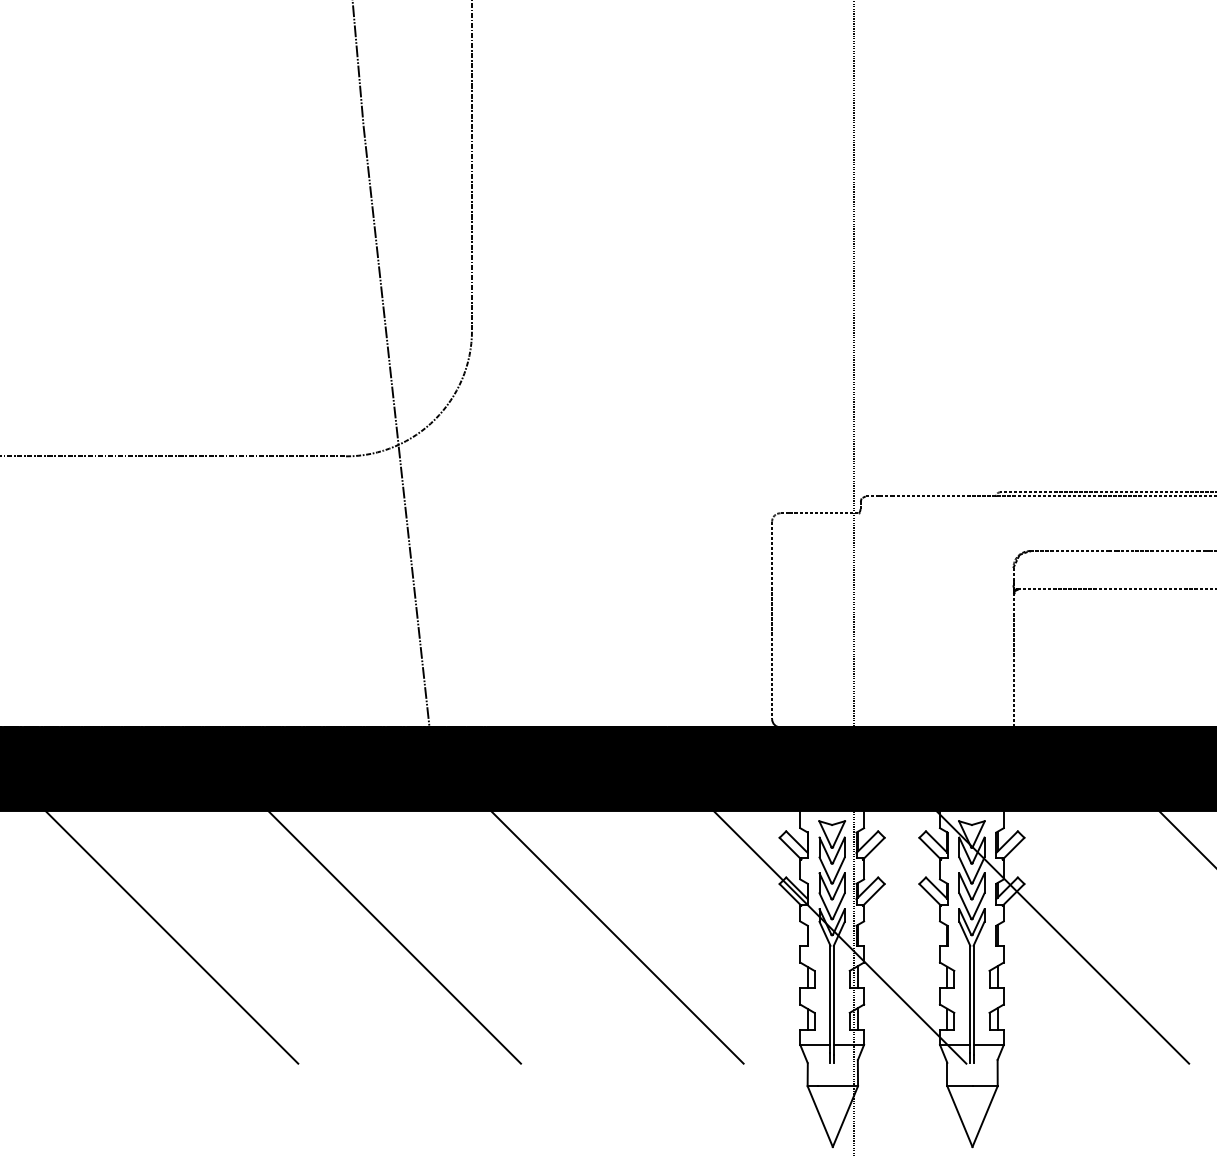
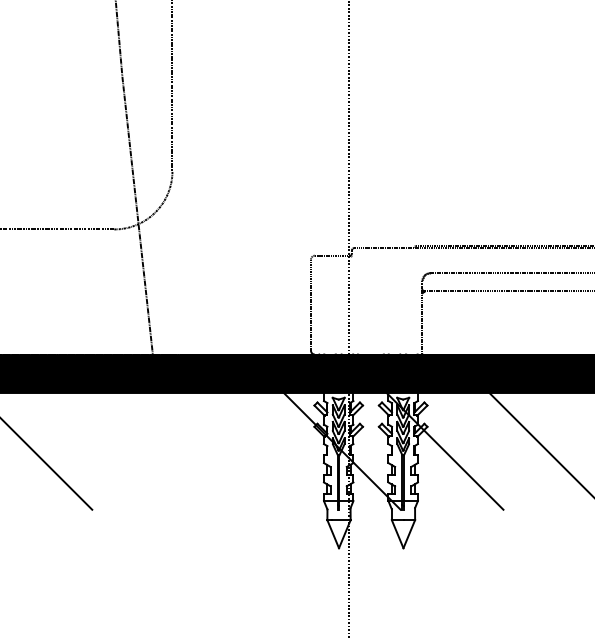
line: (394, 937) -> (136, 451), removed
line: (617, 937) -> (239, 451), removed

